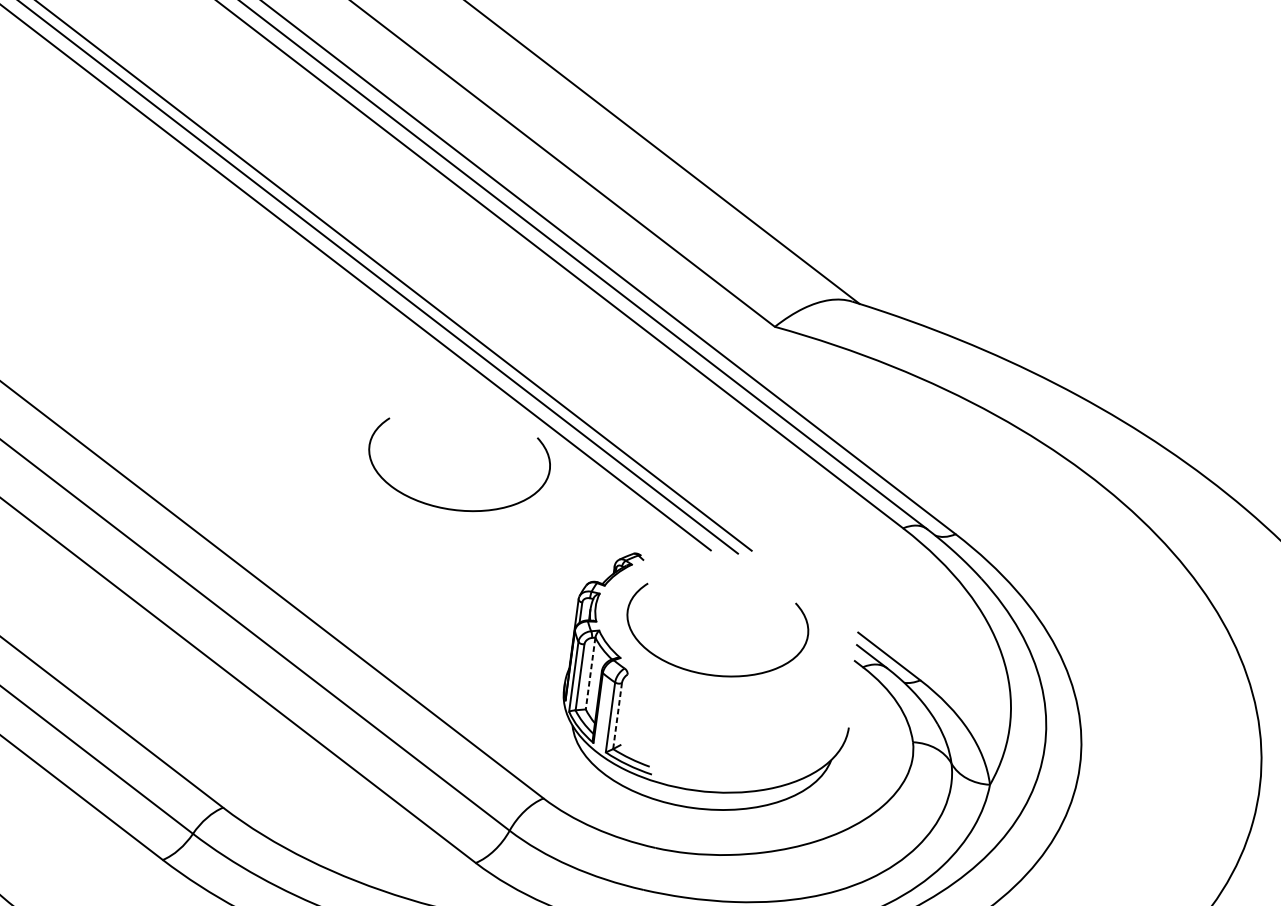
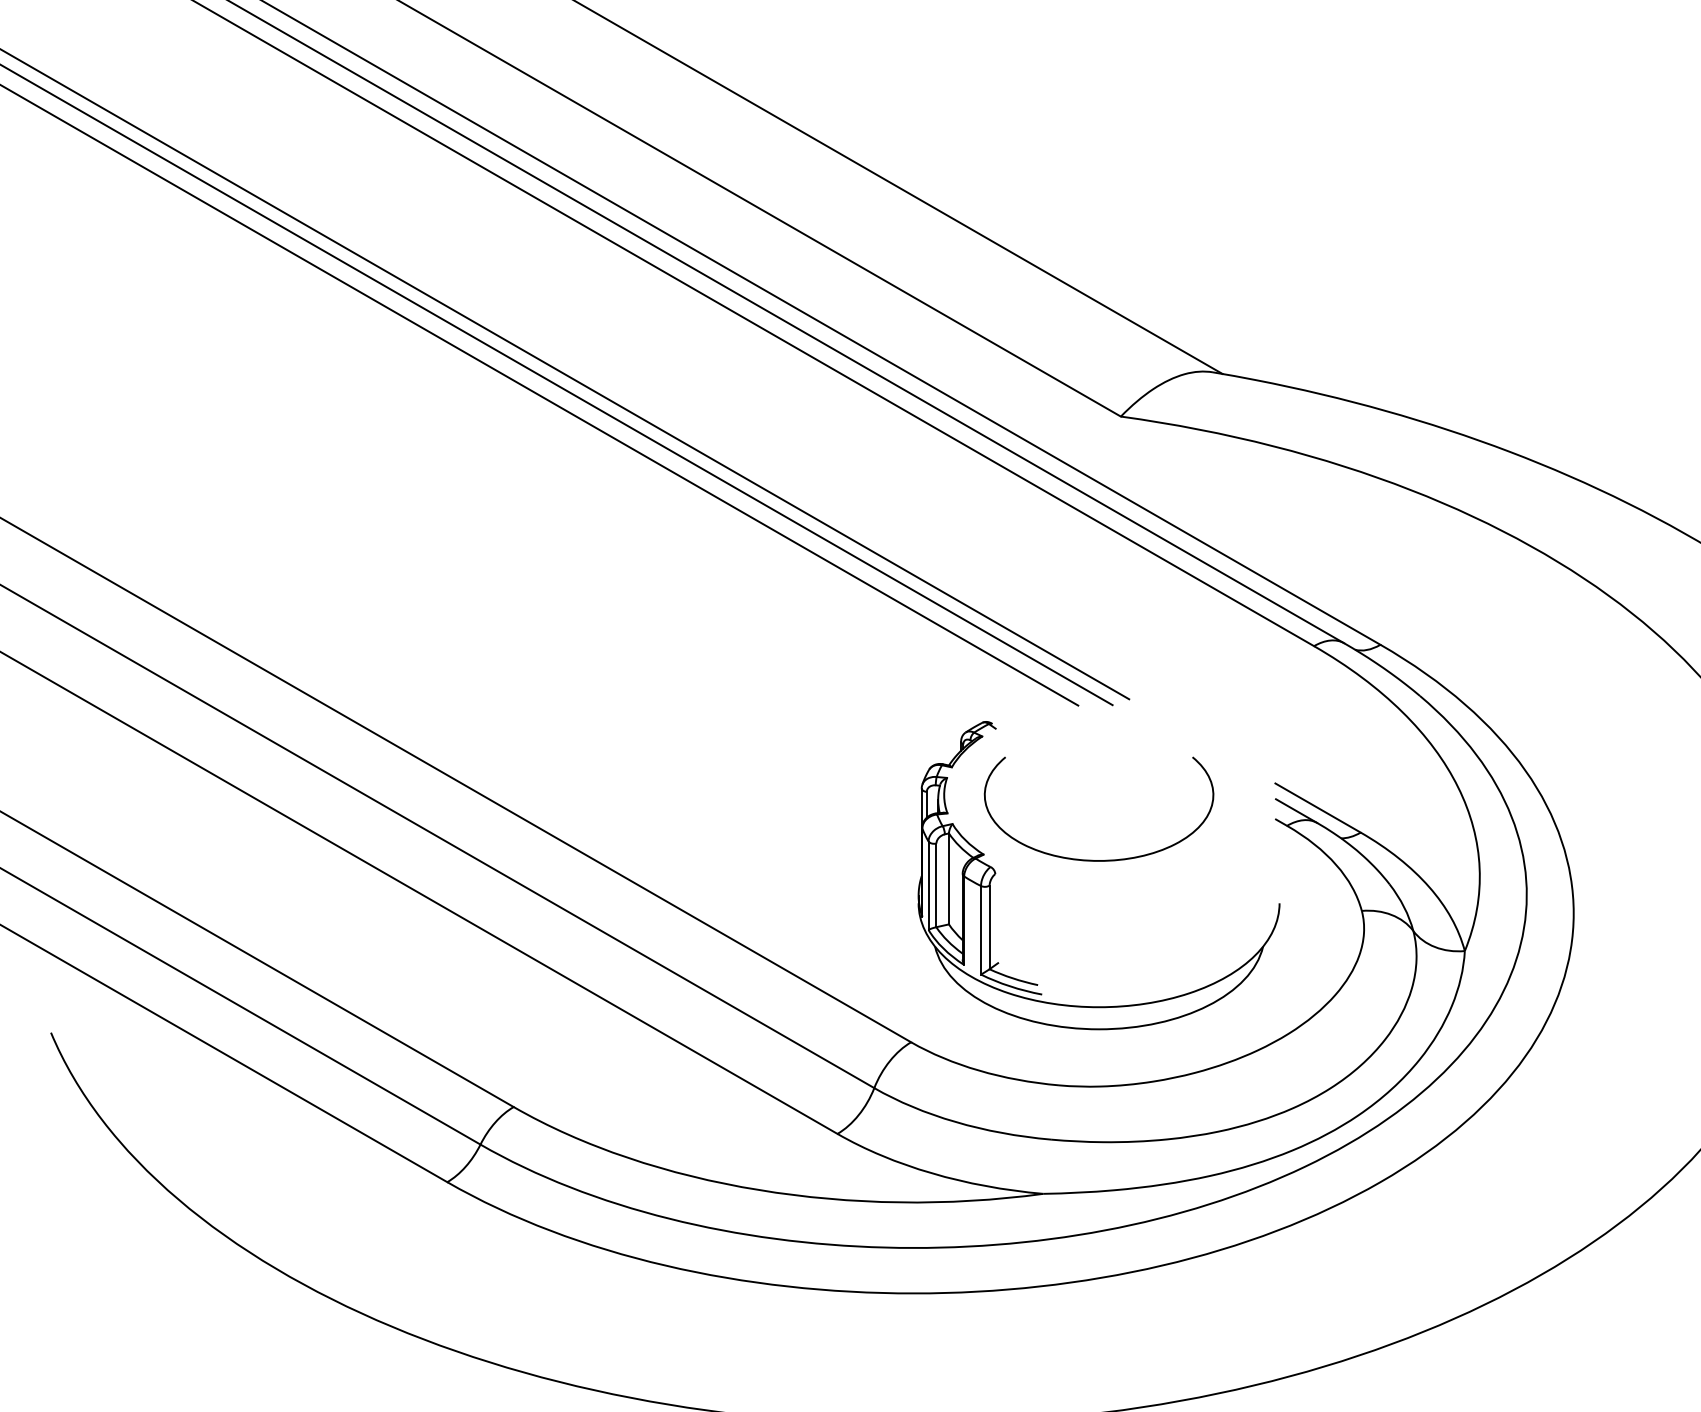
curve: (447, 507) -> (743, 696), removed
line: (590, 673) -> (948, 879), dashed -> solid
line: (617, 716) -> (989, 927), dashed -> solid

